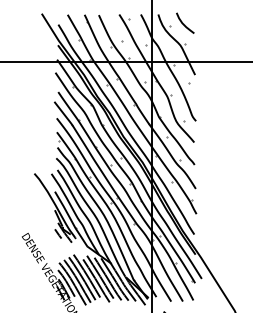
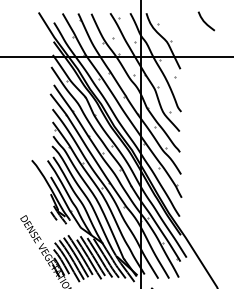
curve: (183, 23) -> (204, 21), moved

